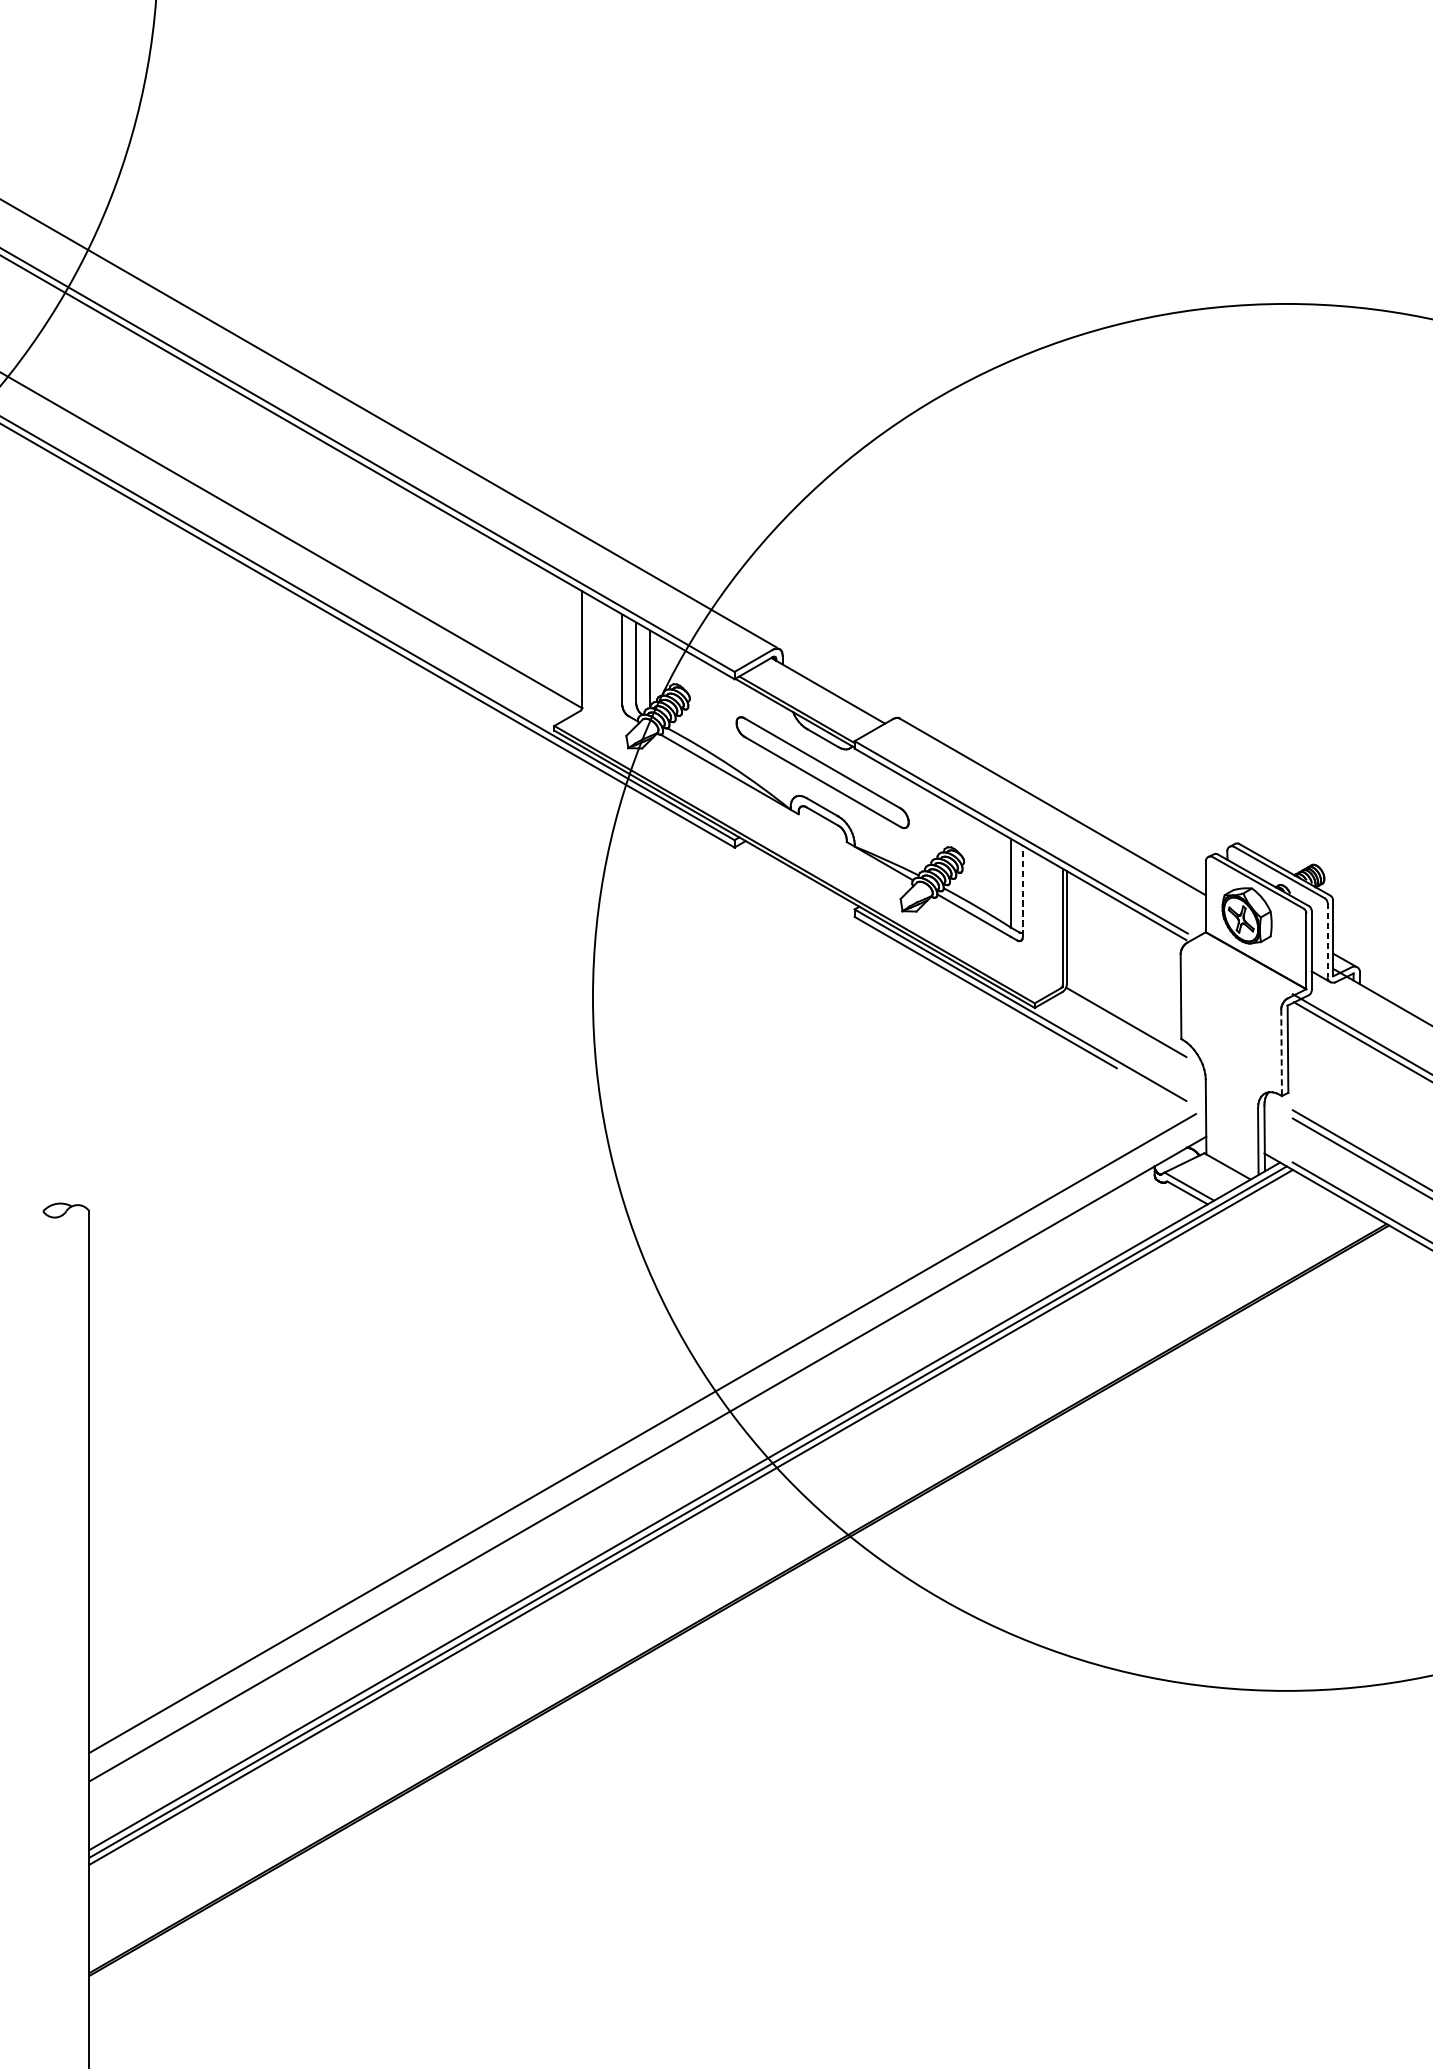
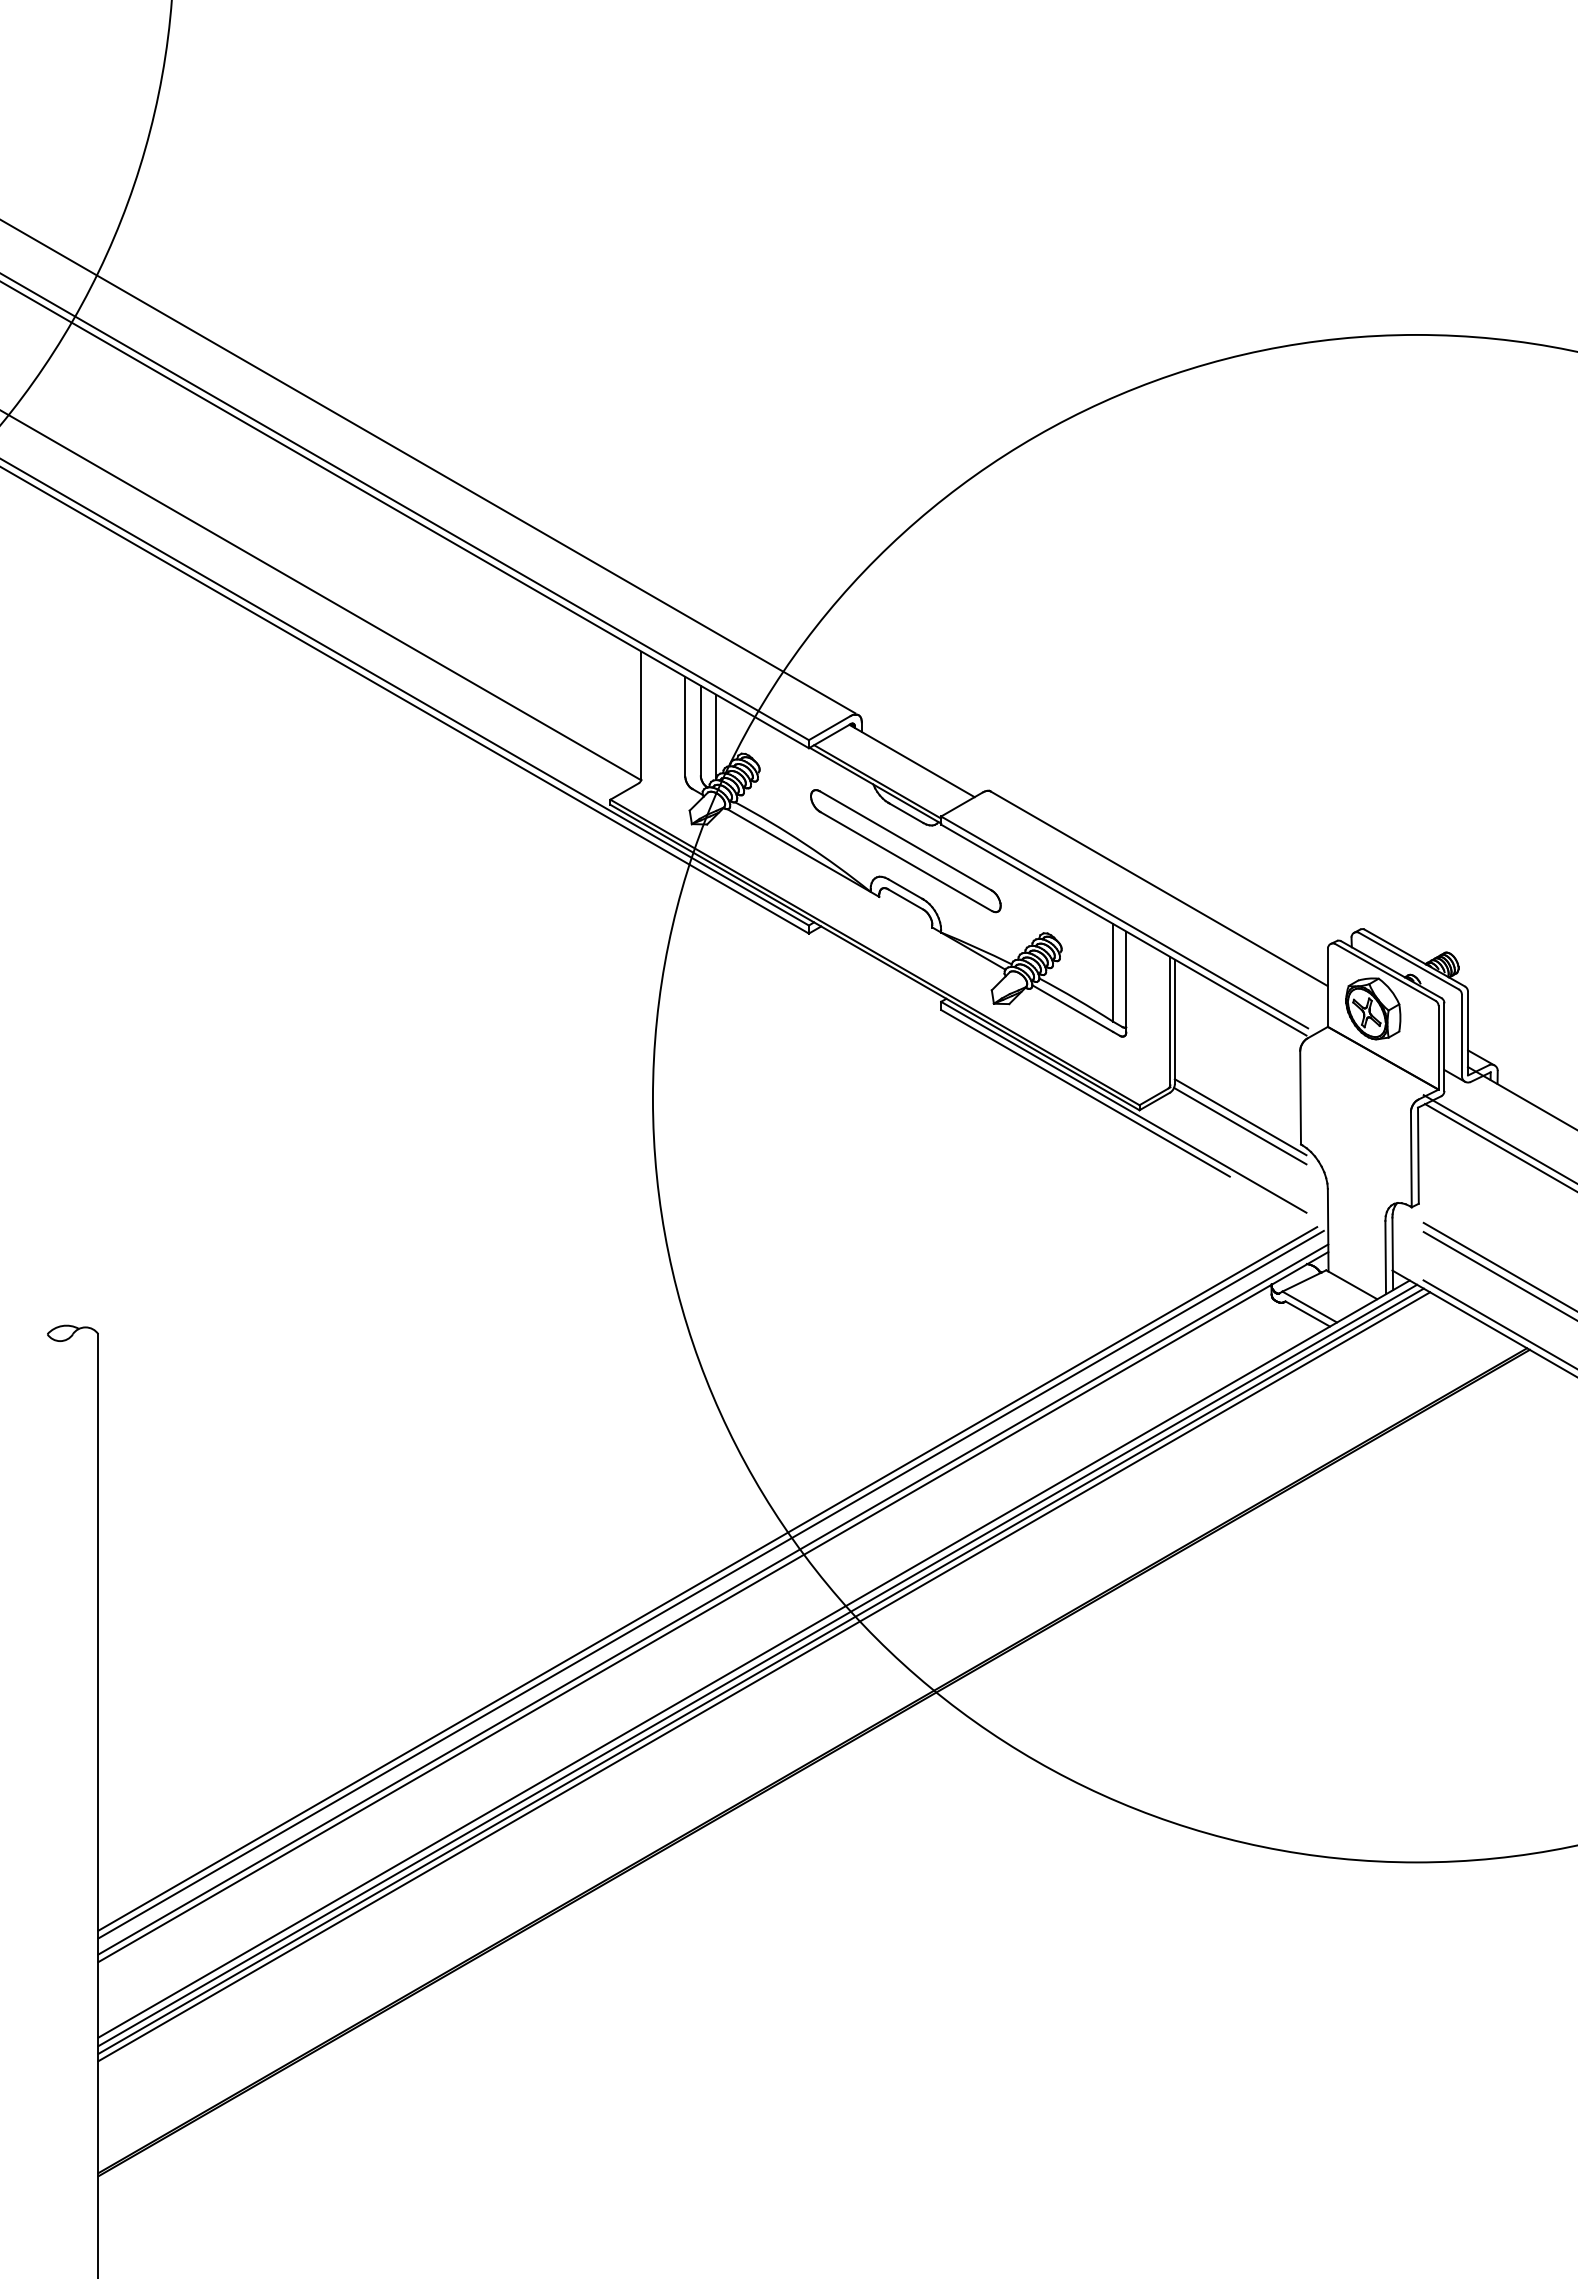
line: (1022, 891) -> (1126, 981), dashed -> solid
line: (1327, 940) -> (1461, 1035), dashed -> solid
line: (1126, 1014) -> (1240, 1117), added
line: (1281, 1052) -> (1411, 1159), dashed -> solid
line: (645, 1438) -> (710, 1584), added
line: (647, 1452) -> (713, 1599), added
line: (694, 1522) -> (764, 1676), added

